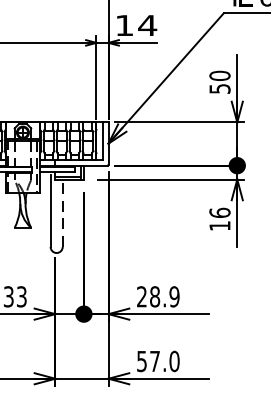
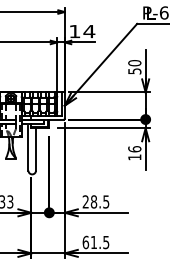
line: (63, 211) -> (36, 148), dashed -> solid
text: (174, 296) -> (106, 201), 28.9 -> 28.5
text: (157, 361) -> (95, 242), 57.0 -> 61.5

